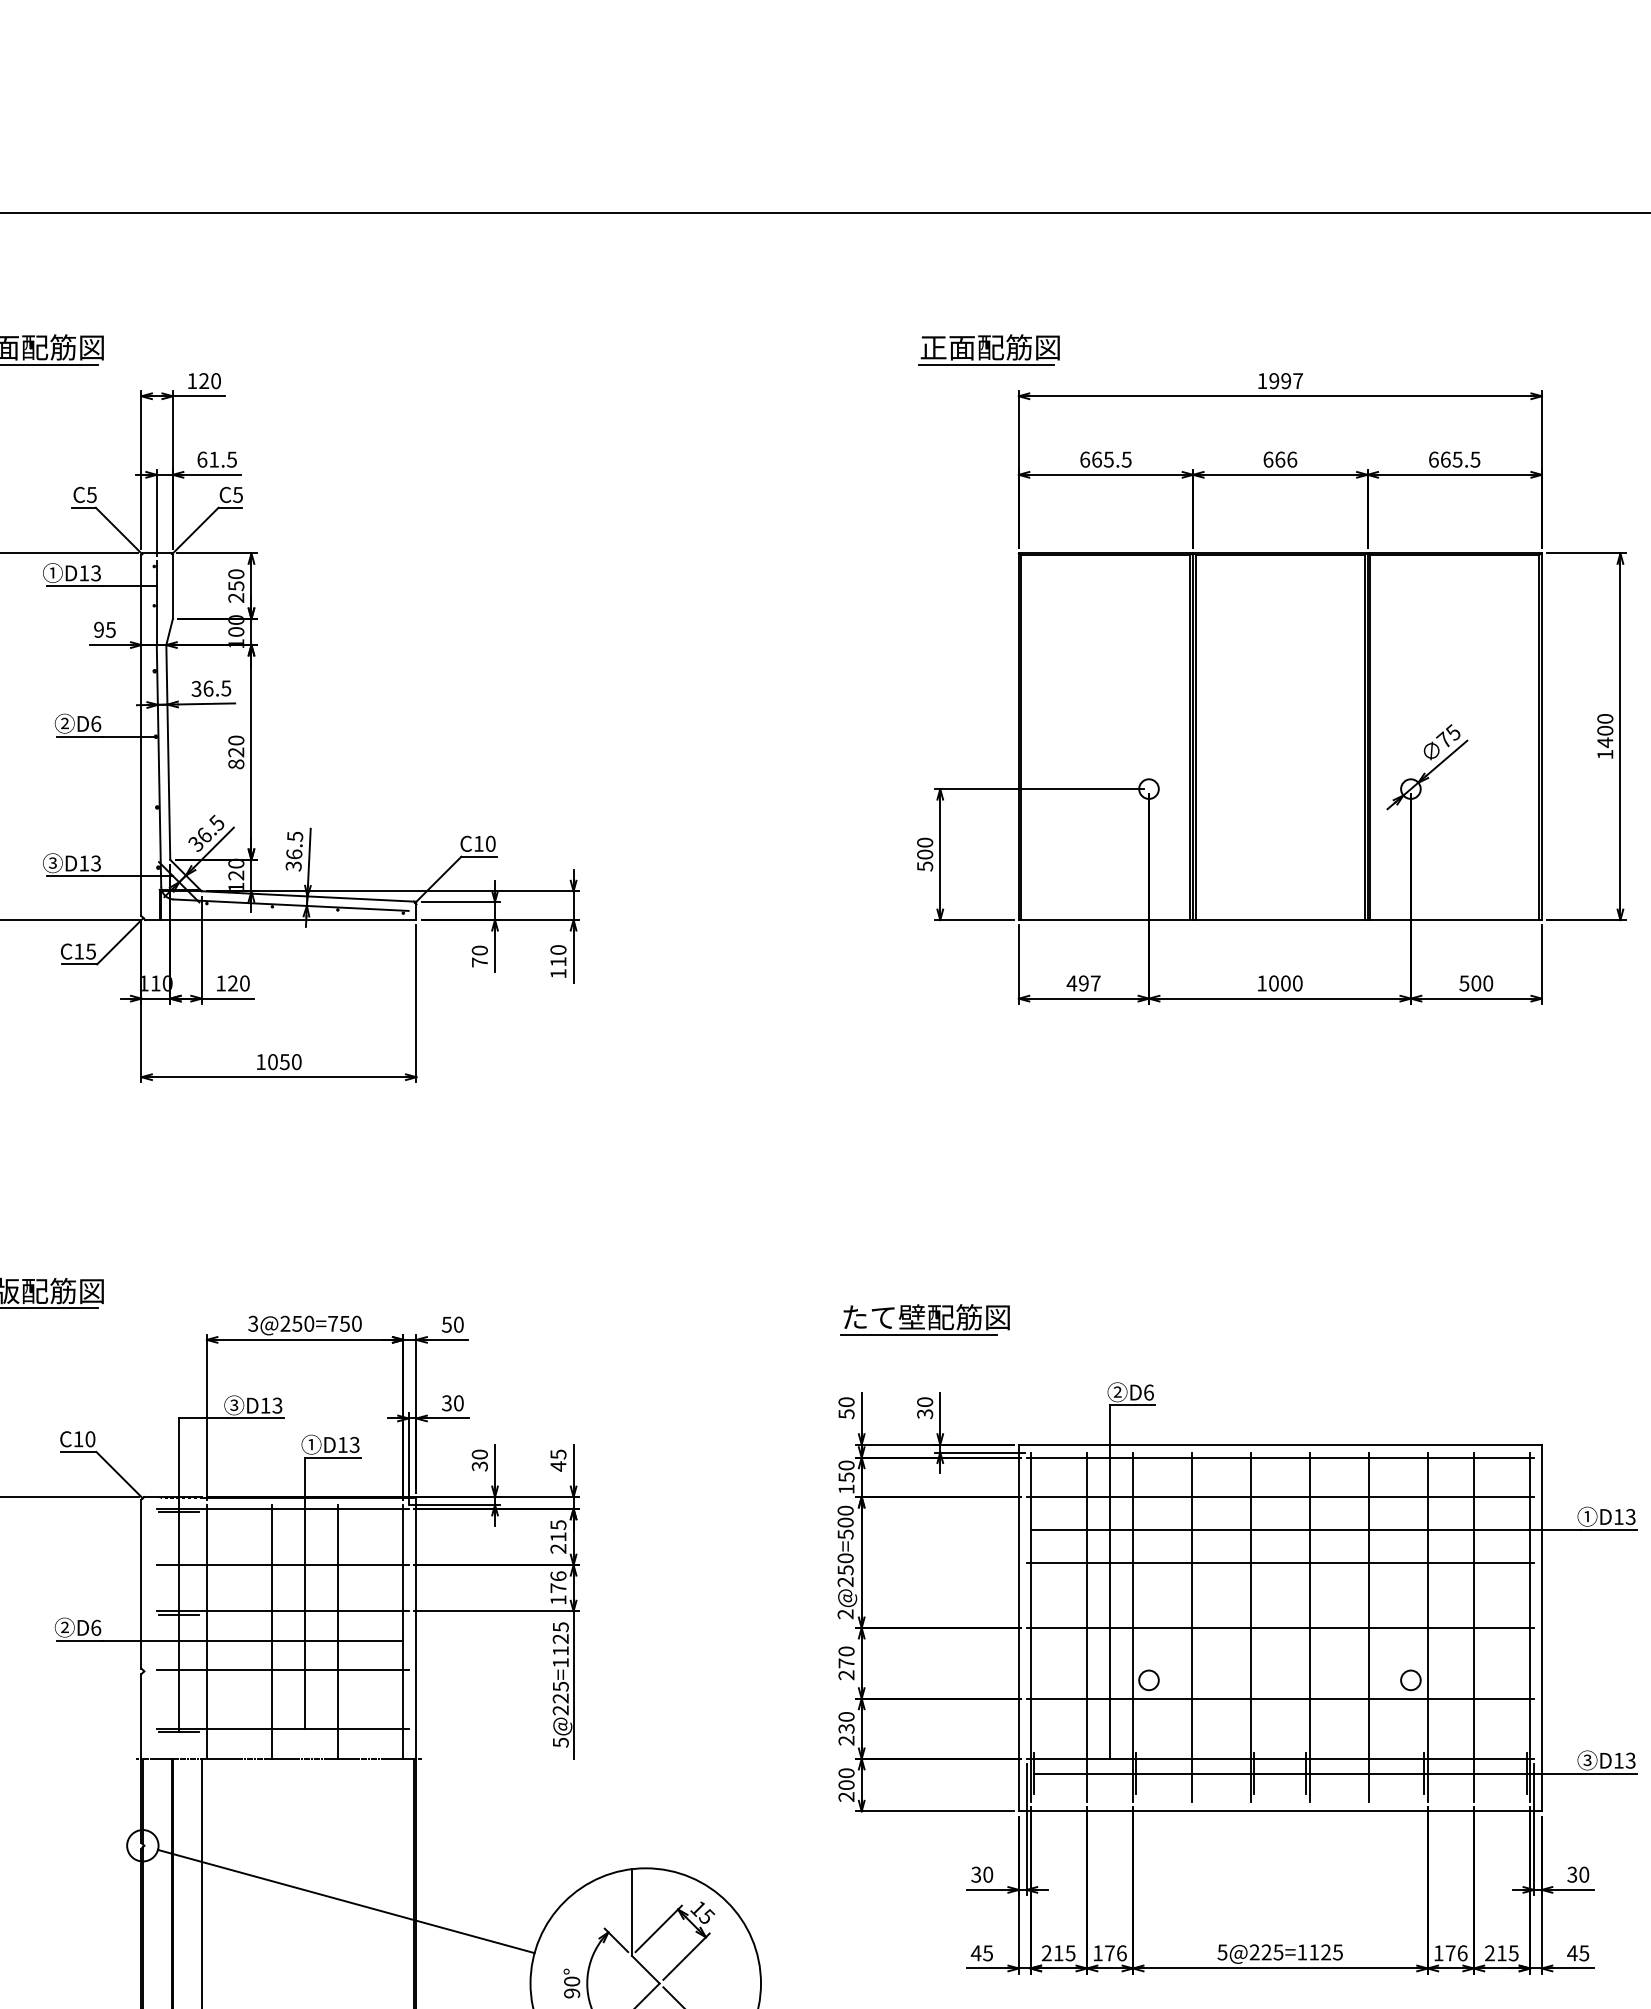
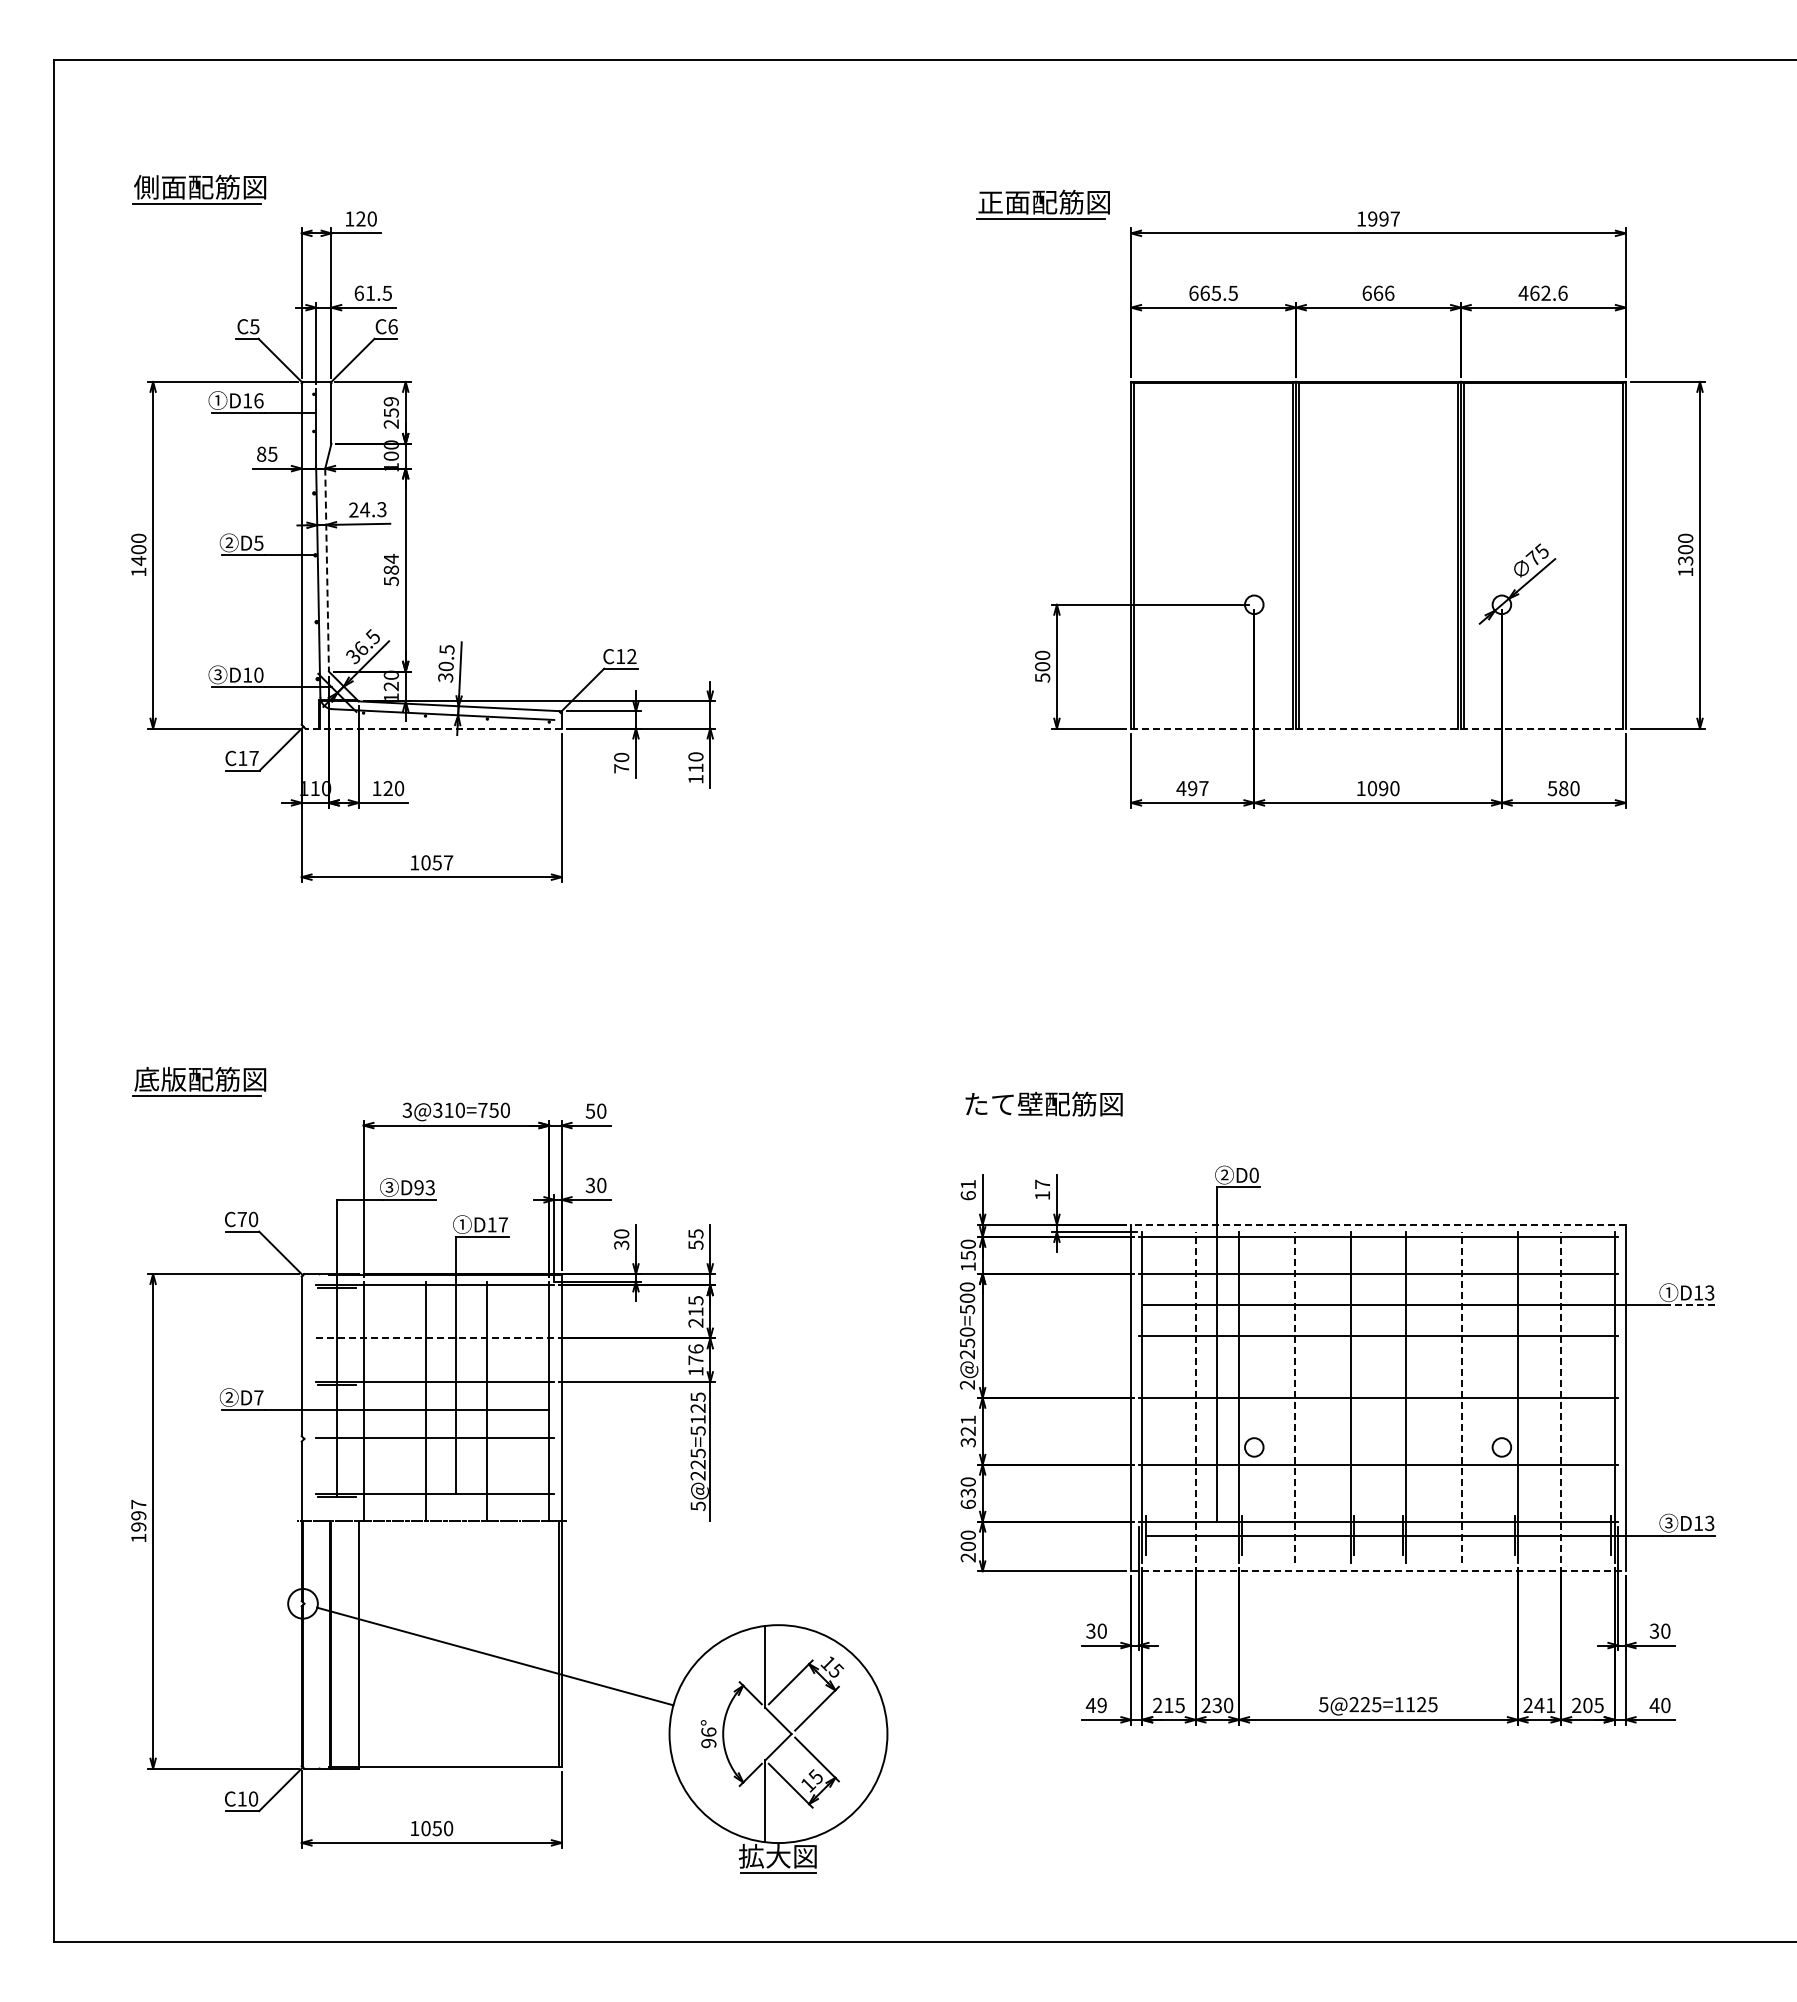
part: (988, 349) -> (1042, 204), moved
text: (1453, 458) -> (1542, 292), 665.5 -> 462.6
text: (237, 494) -> (392, 326), C5 -> C6
text: (95, 573) -> (258, 400), D13 -> D16
text: (236, 574) -> (391, 401), 250 -> 259
text: (98, 629) -> (261, 453), 95 -> 85
text: (211, 688) -> (367, 509), 36.5 -> 24.3
text: (95, 723) -> (258, 542), D6 -> D5
text: (1605, 743) -> (1685, 561), 1400 -> 1300
line: (168, 752) -> (327, 570), solid -> dashed
text: (235, 752) -> (390, 570), 820 -> 584
text: (490, 843) -> (631, 656), C10 -> C12
text: (293, 854) -> (445, 666), 36.5 -> 30.5
text: (95, 862) -> (258, 674), D13 -> D10
line: (280, 919) -> (433, 728), solid -> dashed
line: (1280, 919) -> (1378, 728), solid -> dashed
text: (90, 951) -> (253, 758), C15 -> C17
text: (1285, 983) -> (1383, 788), 1000 -> 1090
text: (1476, 983) -> (1563, 788), 500 -> 580
text: (296, 1061) -> (448, 862), 1050 -> 1057
text: (291, 1323) -> (443, 1110), 3@250=750 -> 3@310=750
line: (918, 1334) -> (1036, 1120), removed
text: (1148, 1391) -> (1253, 1174), D6 -> D0
text: (264, 1405) -> (418, 1187), D13 -> D93
text: (845, 1407) -> (967, 1189), 50 -> 61
text: (924, 1407) -> (1042, 1189), 30 -> 17
text: (77, 1439) -> (241, 1219), C10 -> C70
text: (353, 1444) -> (502, 1224), D13 -> D17
line: (1279, 1444) -> (1377, 1224), solid -> dashed
text: (557, 1466) -> (695, 1245), 45 -> 55
line: (1608, 1530) -> (1688, 1305), solid -> dashed
line: (282, 1565) -> (435, 1338), solid -> dashed
line: (1086, 1626) -> (1195, 1396), solid -> dashed
line: (1191, 1626) -> (1294, 1396), solid -> dashed
line: (1369, 1626) -> (1462, 1396), solid -> dashed
line: (1473, 1626) -> (1561, 1396), solid -> dashed
text: (95, 1627) -> (258, 1397), D6 -> D7
text: (560, 1662) -> (697, 1430), 5@225=1125 -> 5@225=5125
text: (845, 1663) -> (967, 1431), 270 -> 321
text: (845, 1740) -> (967, 1504), 230 -> 630
line: (1280, 1811) -> (1378, 1571), solid -> dashed
text: (987, 1952) -> (1101, 1704), 45 -> 49
text: (1110, 1953) -> (1217, 1705), 176 -> 230
text: (1450, 1953) -> (1539, 1705), 176 -> 241
text: (1501, 1953) -> (1587, 1705), 215 -> 205
text: (1583, 1953) -> (1665, 1705), 45 -> 40
text: (571, 1980) -> (708, 1731), 90° -> 96°

